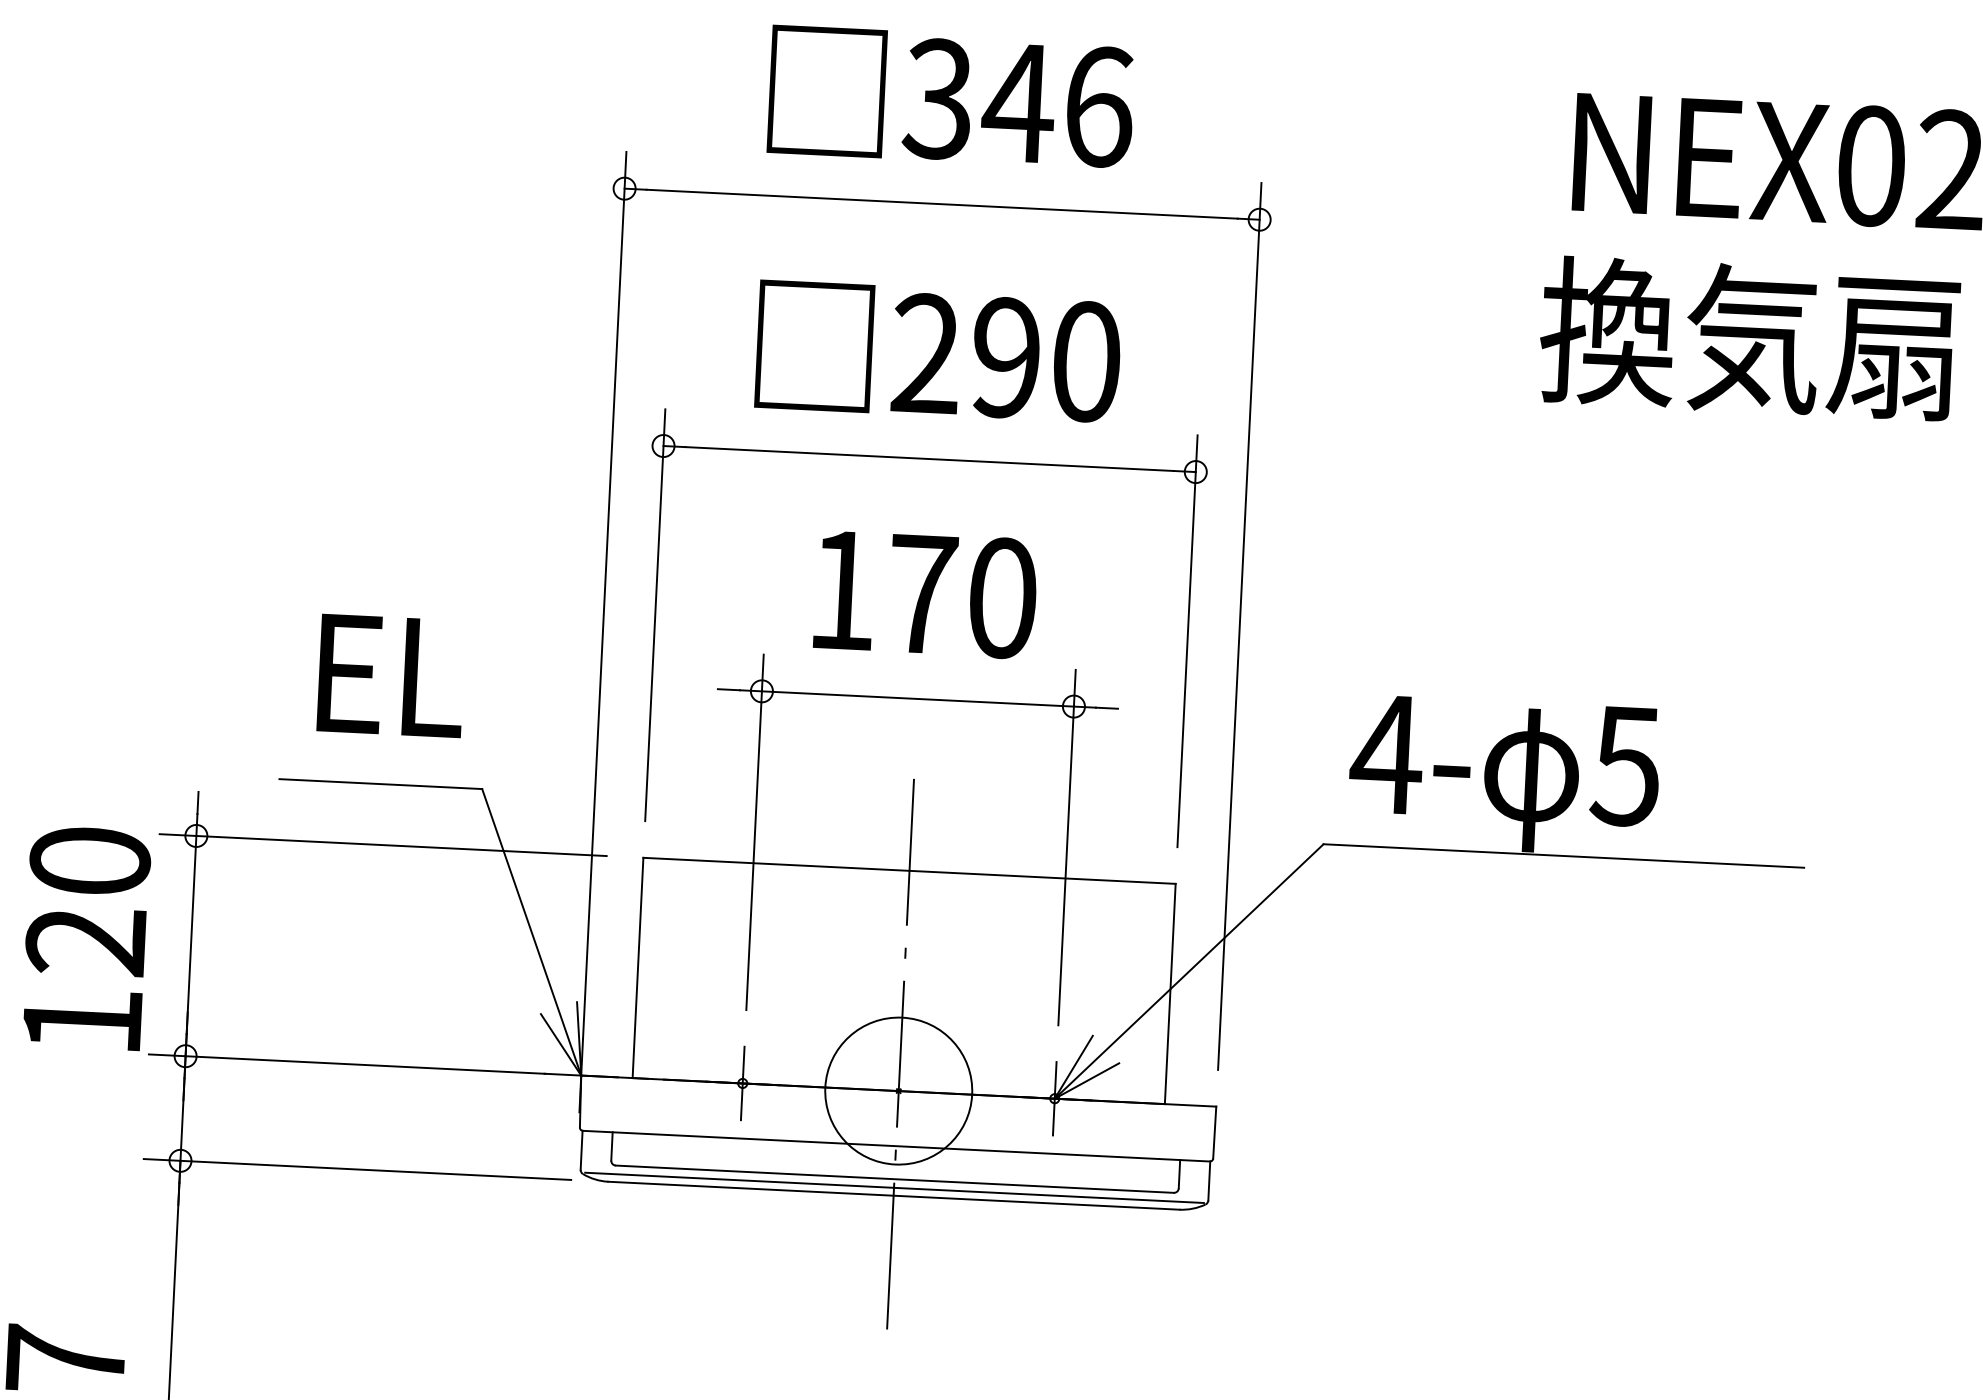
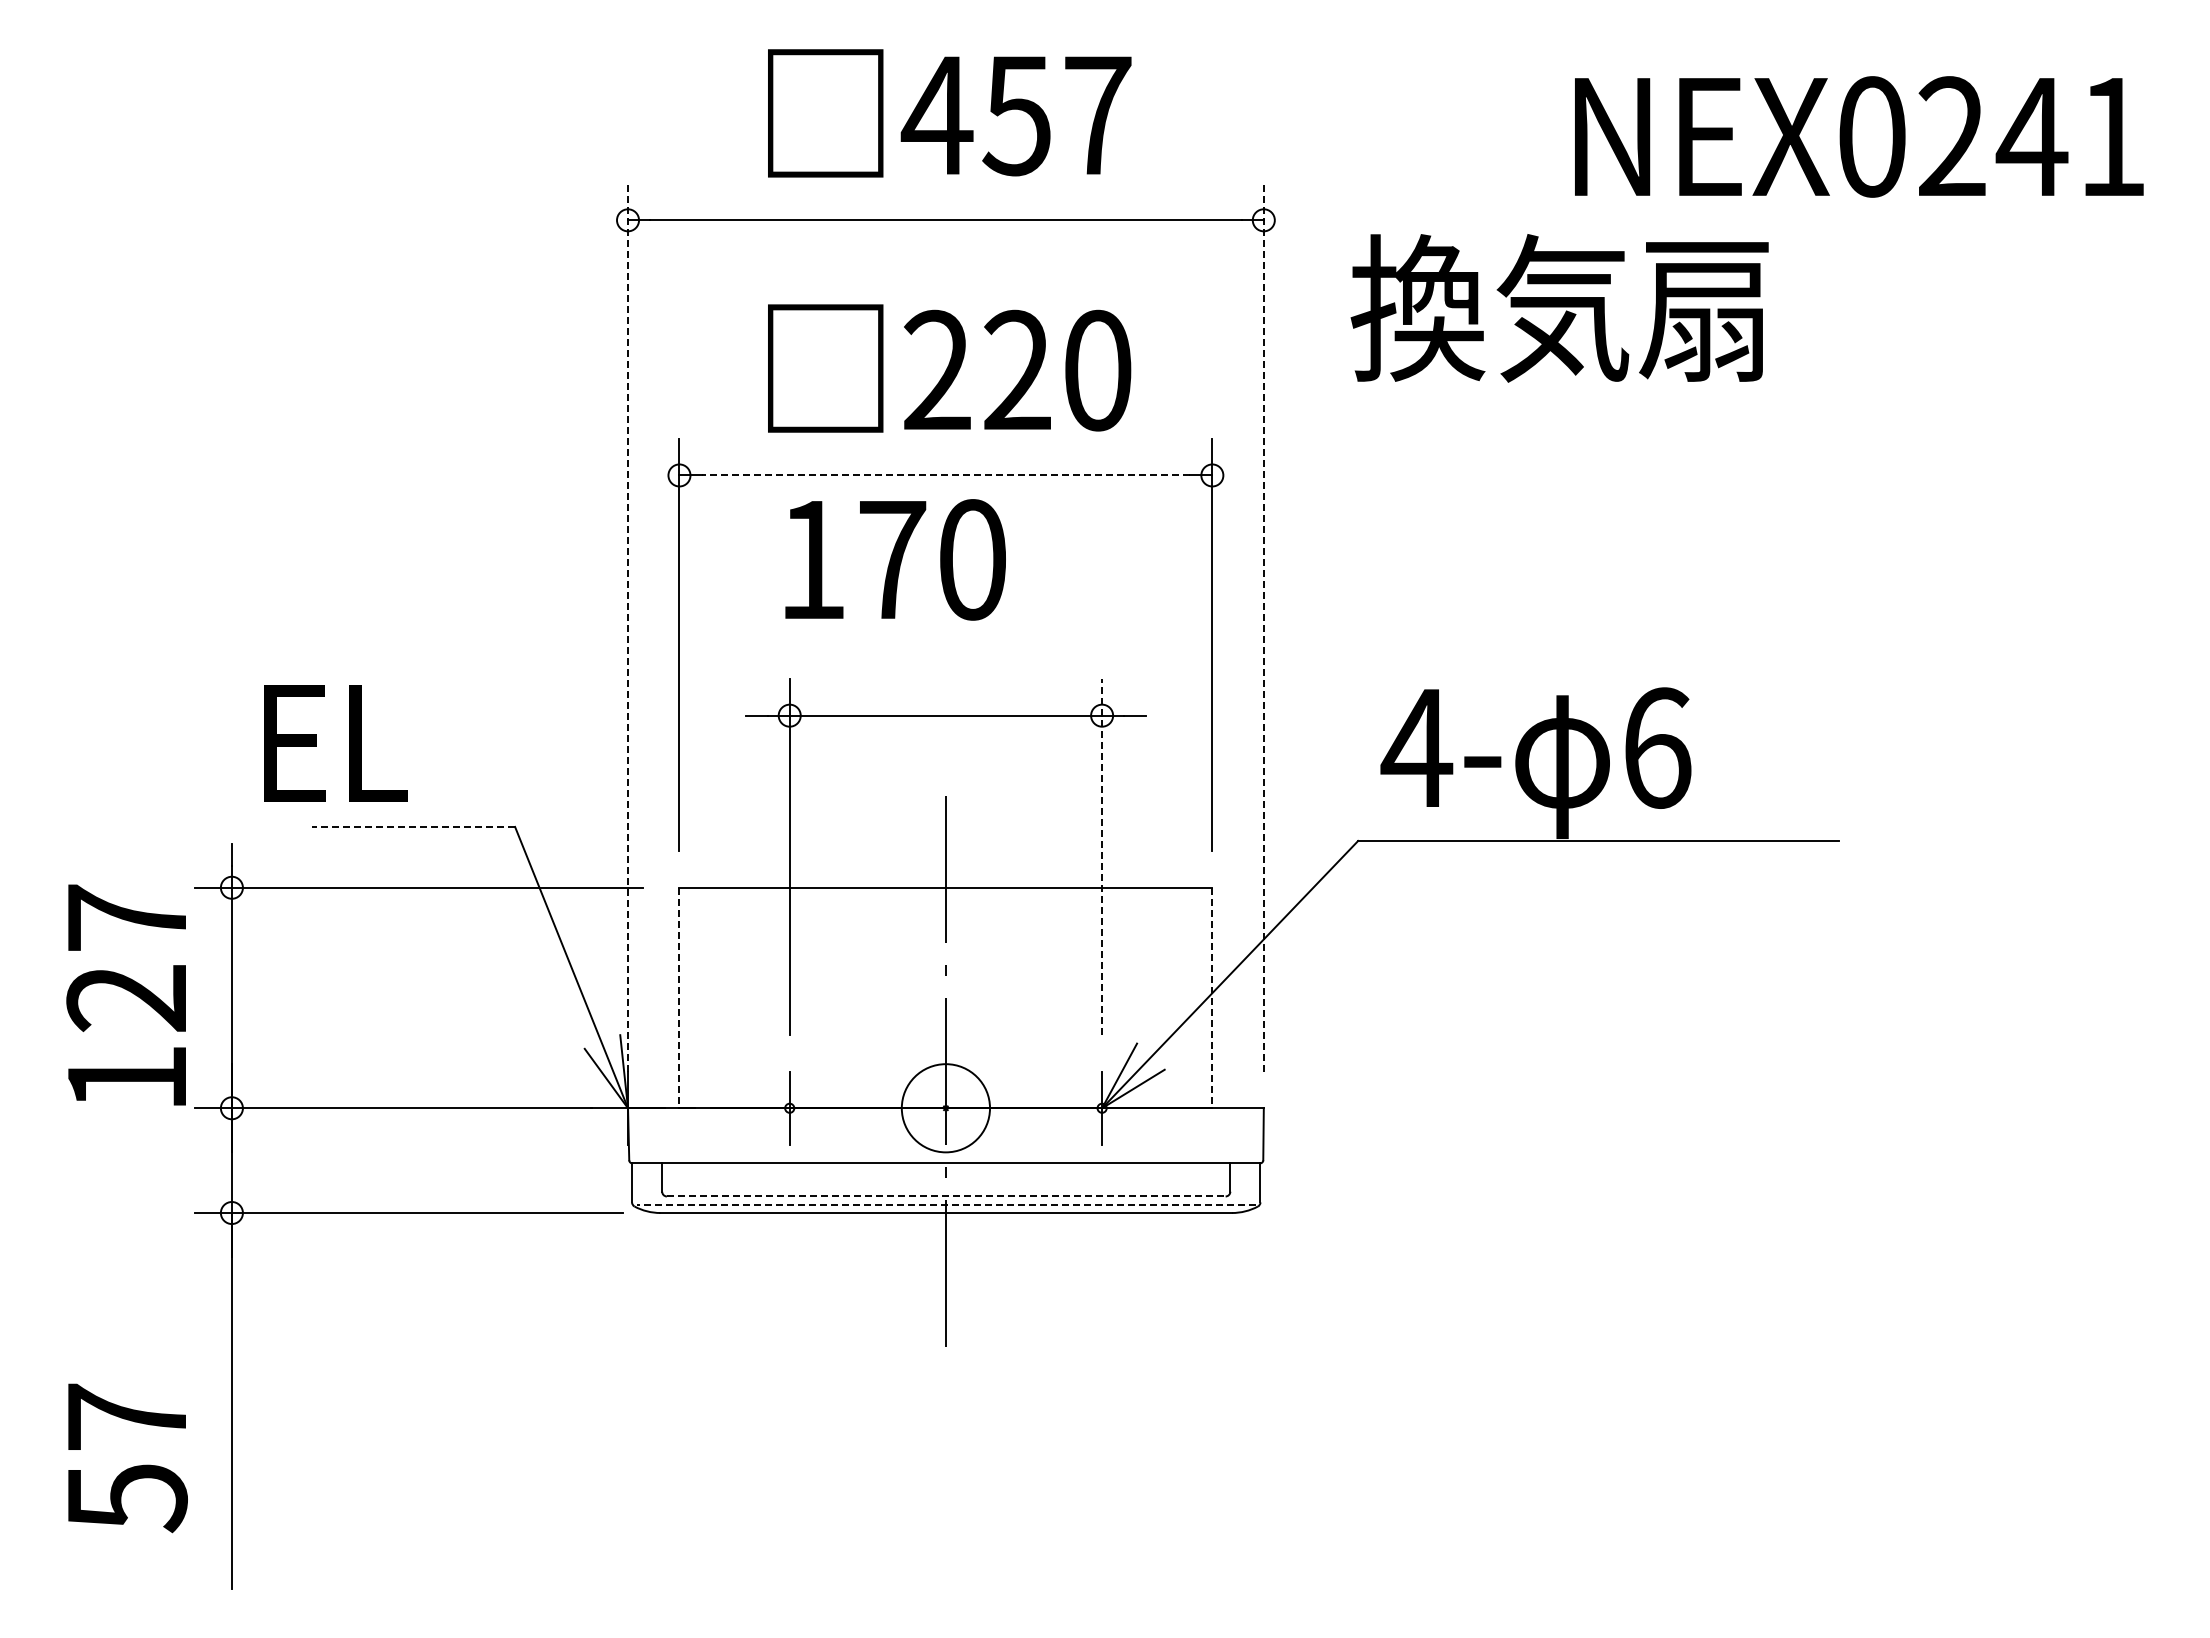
text: (1017, 102) -> (1016, 115), 346 -> 457
text: (1749, 338) -> (1559, 308), moved
text: (1006, 357) -> (1017, 370), 290 -> 220
line: (929, 459) -> (945, 475), solid -> dashed
text: (925, 594) -> (895, 559), moved
line: (605, 595) -> (628, 627), solid -> dashed
line: (1239, 626) -> (1263, 627), solid -> dashed
text: (391, 676) -> (335, 743), moved
text: (1626, 765) -> (1656, 747), 5 -> 6
line: (380, 783) -> (413, 826), solid -> dashed
line: (1067, 847) -> (1102, 856), solid -> dashed
text: (89, 860) -> (126, 917), 120 -> 127
line: (638, 968) -> (679, 998), solid -> dashed
line: (1170, 994) -> (1212, 998), solid -> dashed
circle: (898, 1090) -> (945, 1107), size x0.6
line: (895, 1179) -> (946, 1196), solid -> dashed
line: (894, 1188) -> (946, 1205), solid -> dashed

